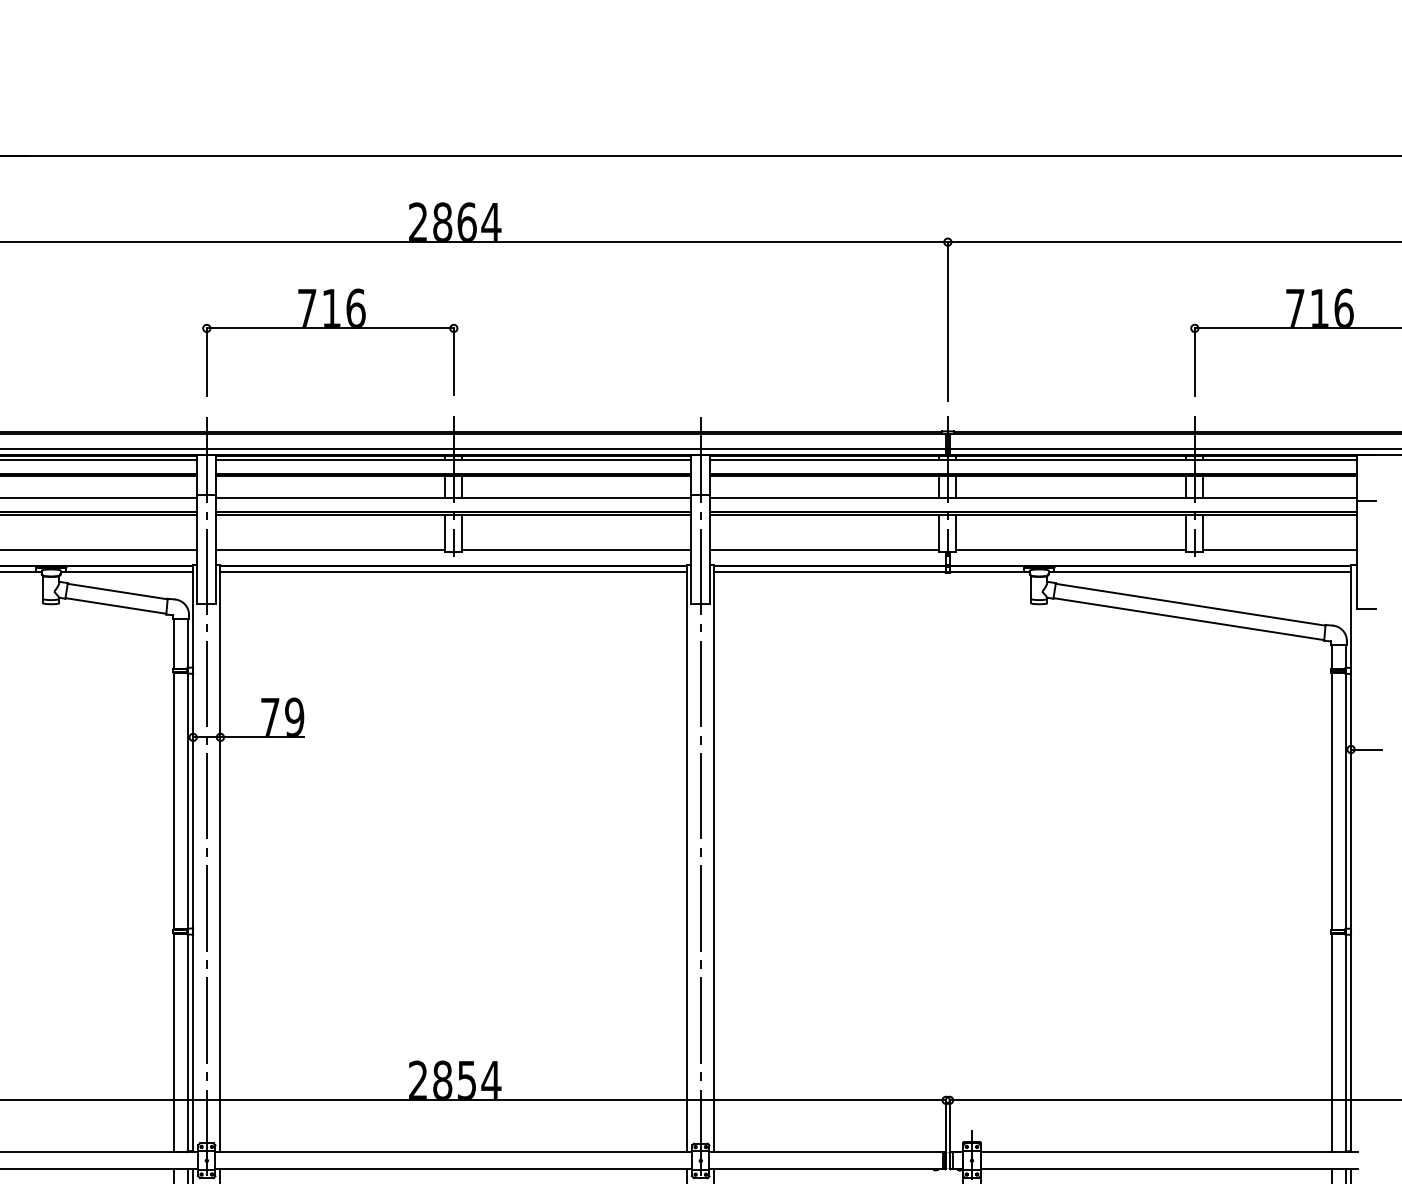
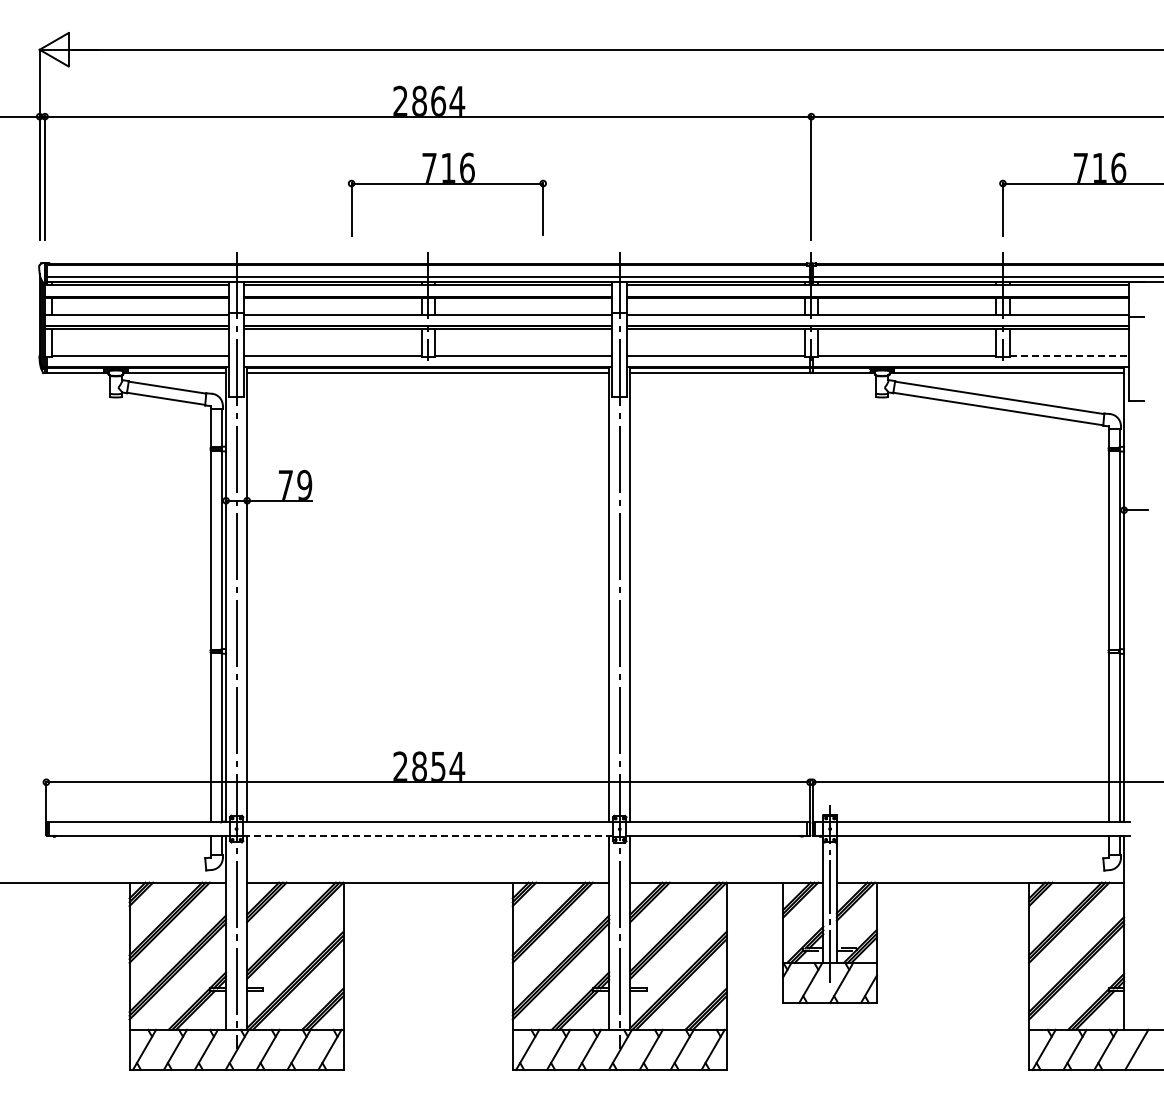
part: (329, 329) -> (446, 184), moved
line: (1280, 550) -> (1069, 355), solid -> dashed
line: (454, 1168) -> (428, 835), solid -> dashed

